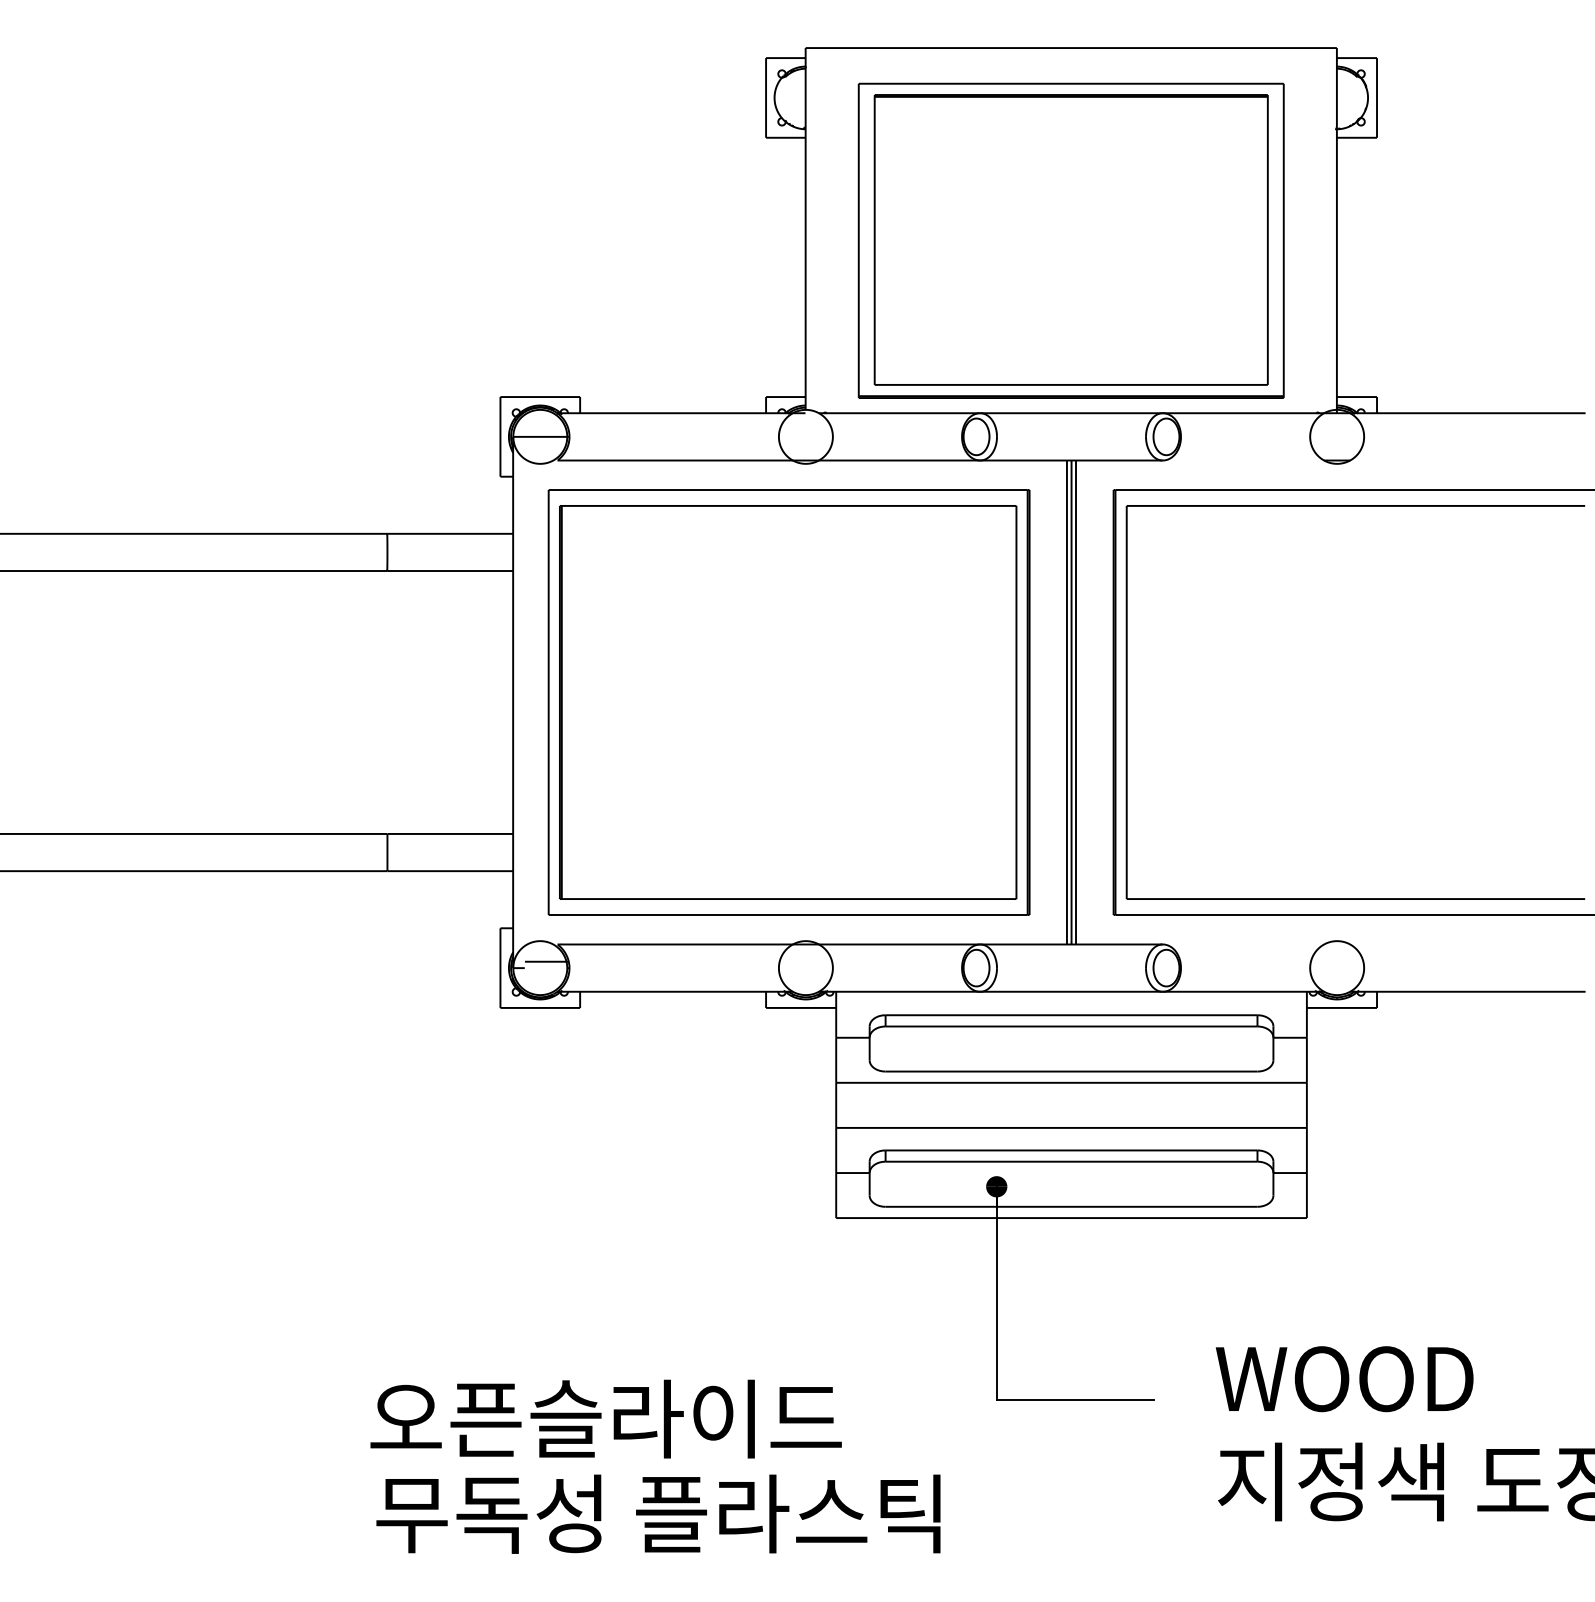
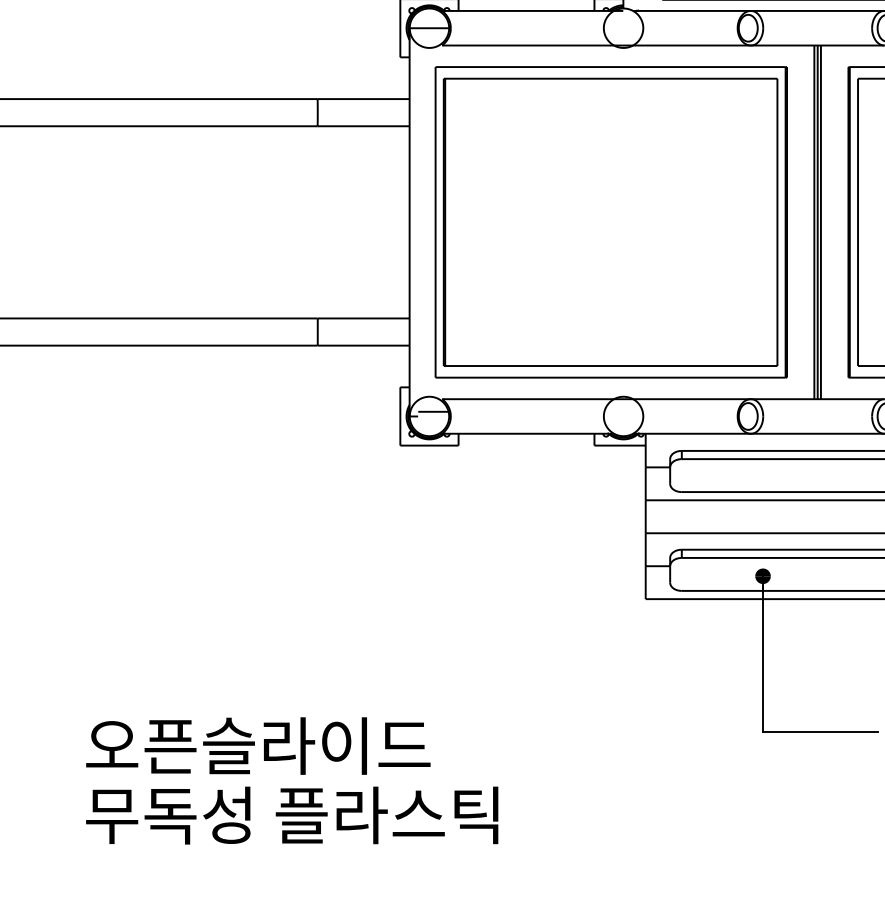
text: (605, 1418) -> (257, 745), moved
text: (658, 1513) -> (292, 815), moved

